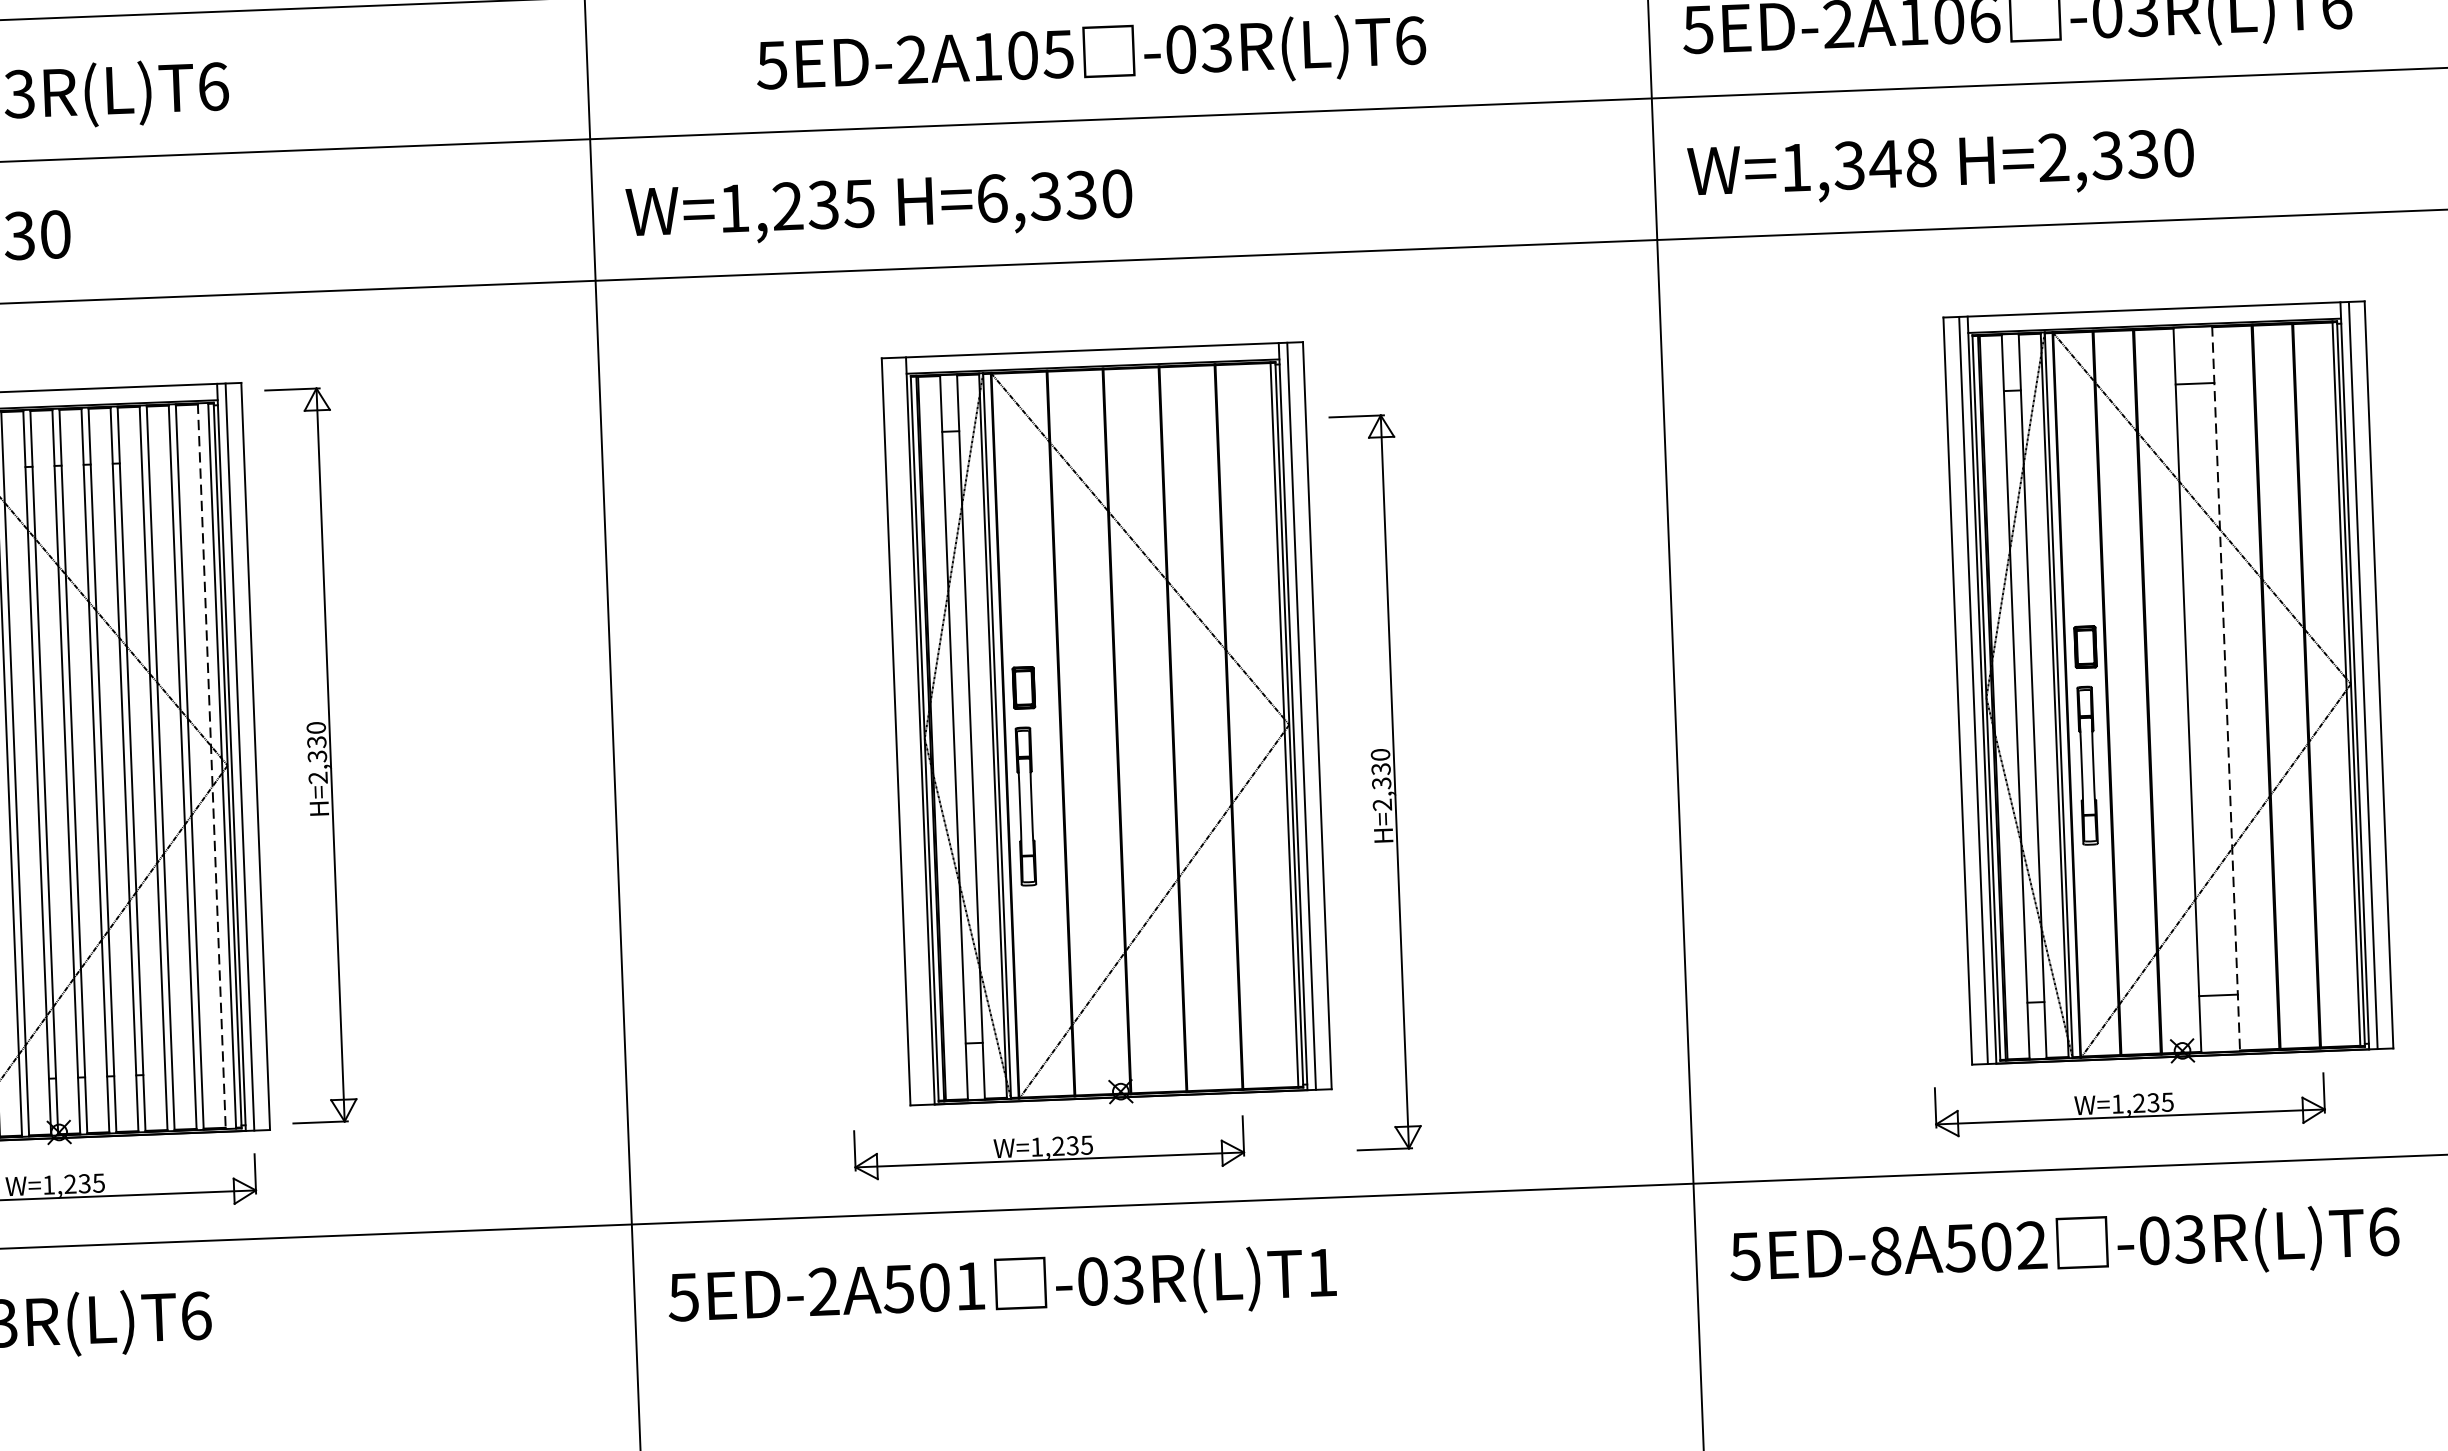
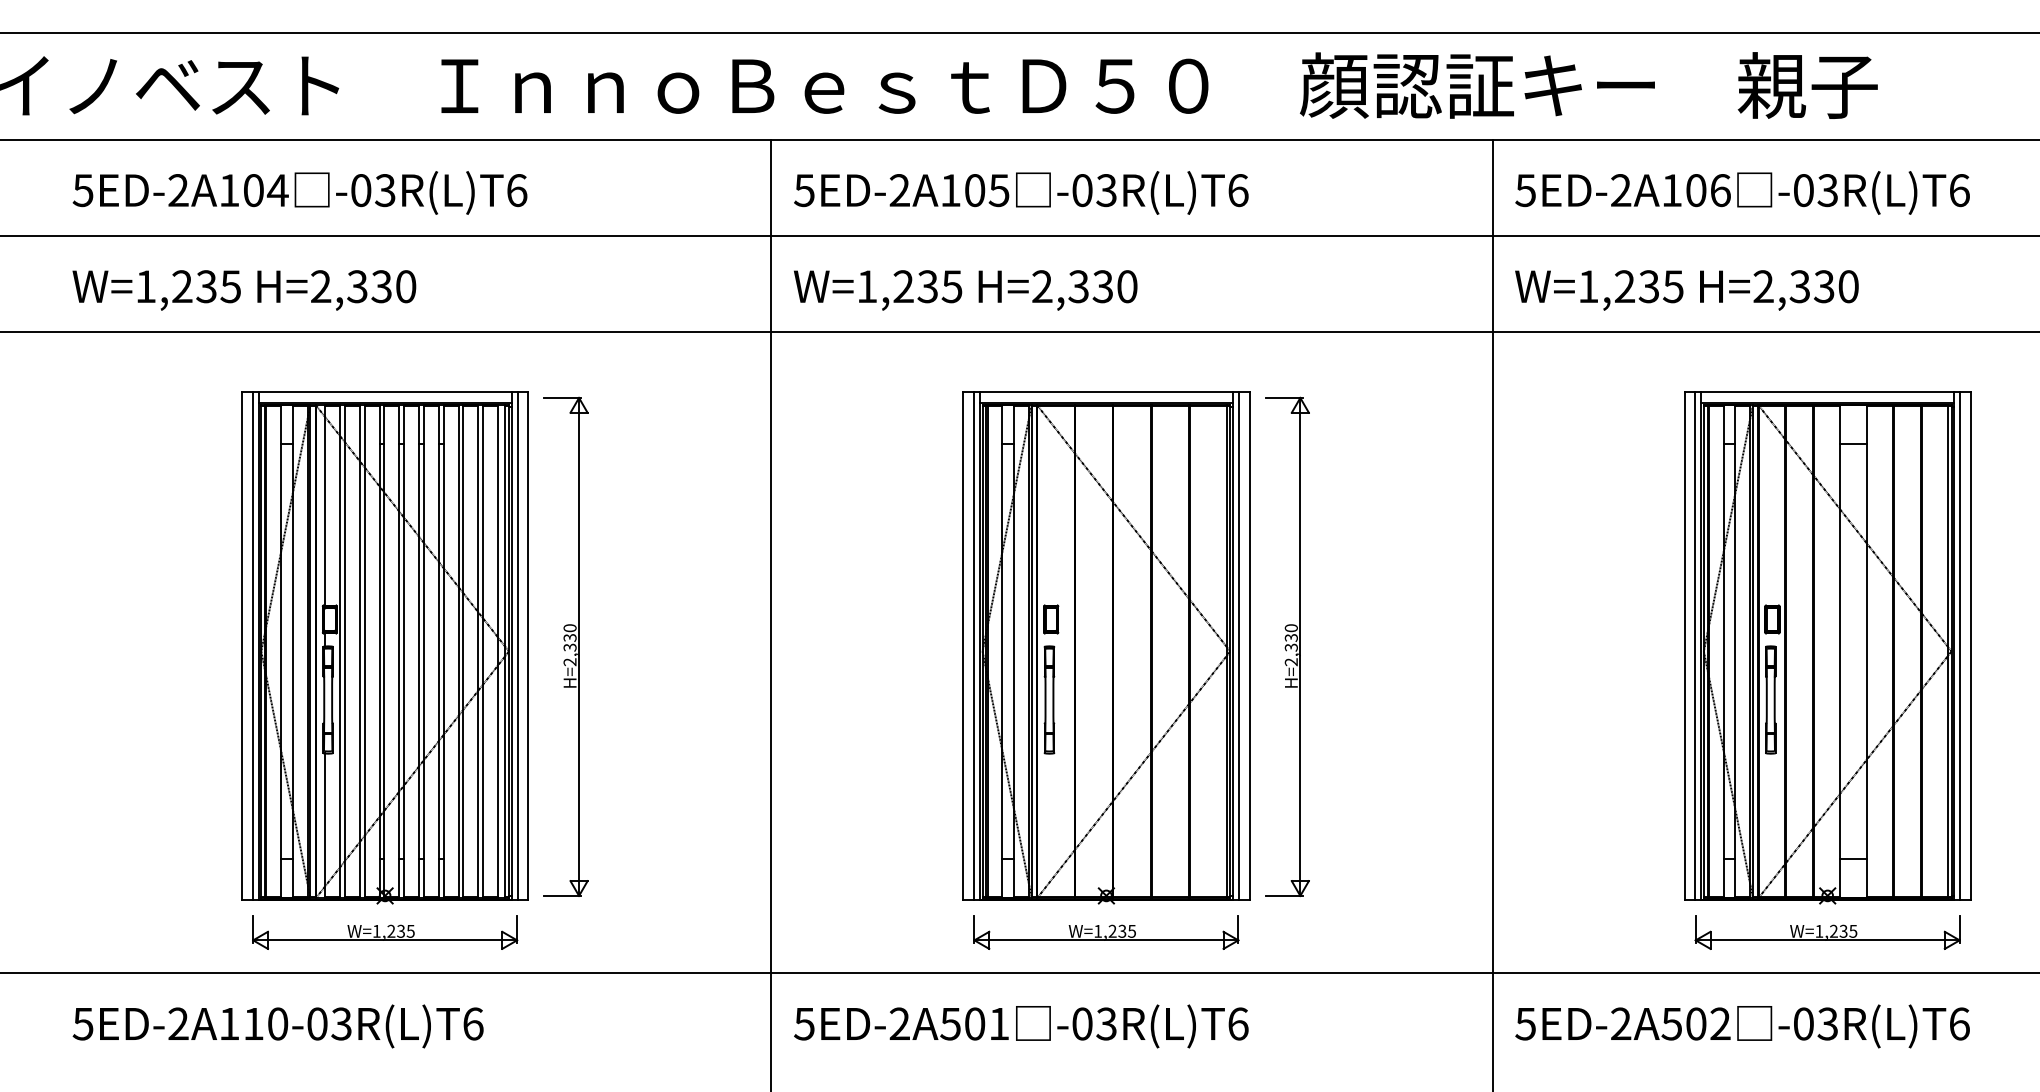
text: (1091, 55) -> (1021, 192), moved
text: (1884, 164) -> (1648, 286), W=1,348 -> W=1,235
text: (992, 198) -> (1042, 286), H=6,330 -> H=2,330
line: (2225, 688) -> (1866, 651), dashed -> solid
line: (912, 730) -> (974, 645), added
line: (212, 766) -> (498, 651), dashed -> solid
part: (1375, 782) -> (1287, 646), moved
part: (2129, 1105) -> (1827, 932), moved
part: (1049, 1148) -> (1106, 932), moved
text: (1886, 1250) -> (1621, 1023), 5ED-8A502 -> 5ED-2A502
text: (1322, 1271) -> (1238, 1023), -03R(L)T1 -> -03R(L)T6

